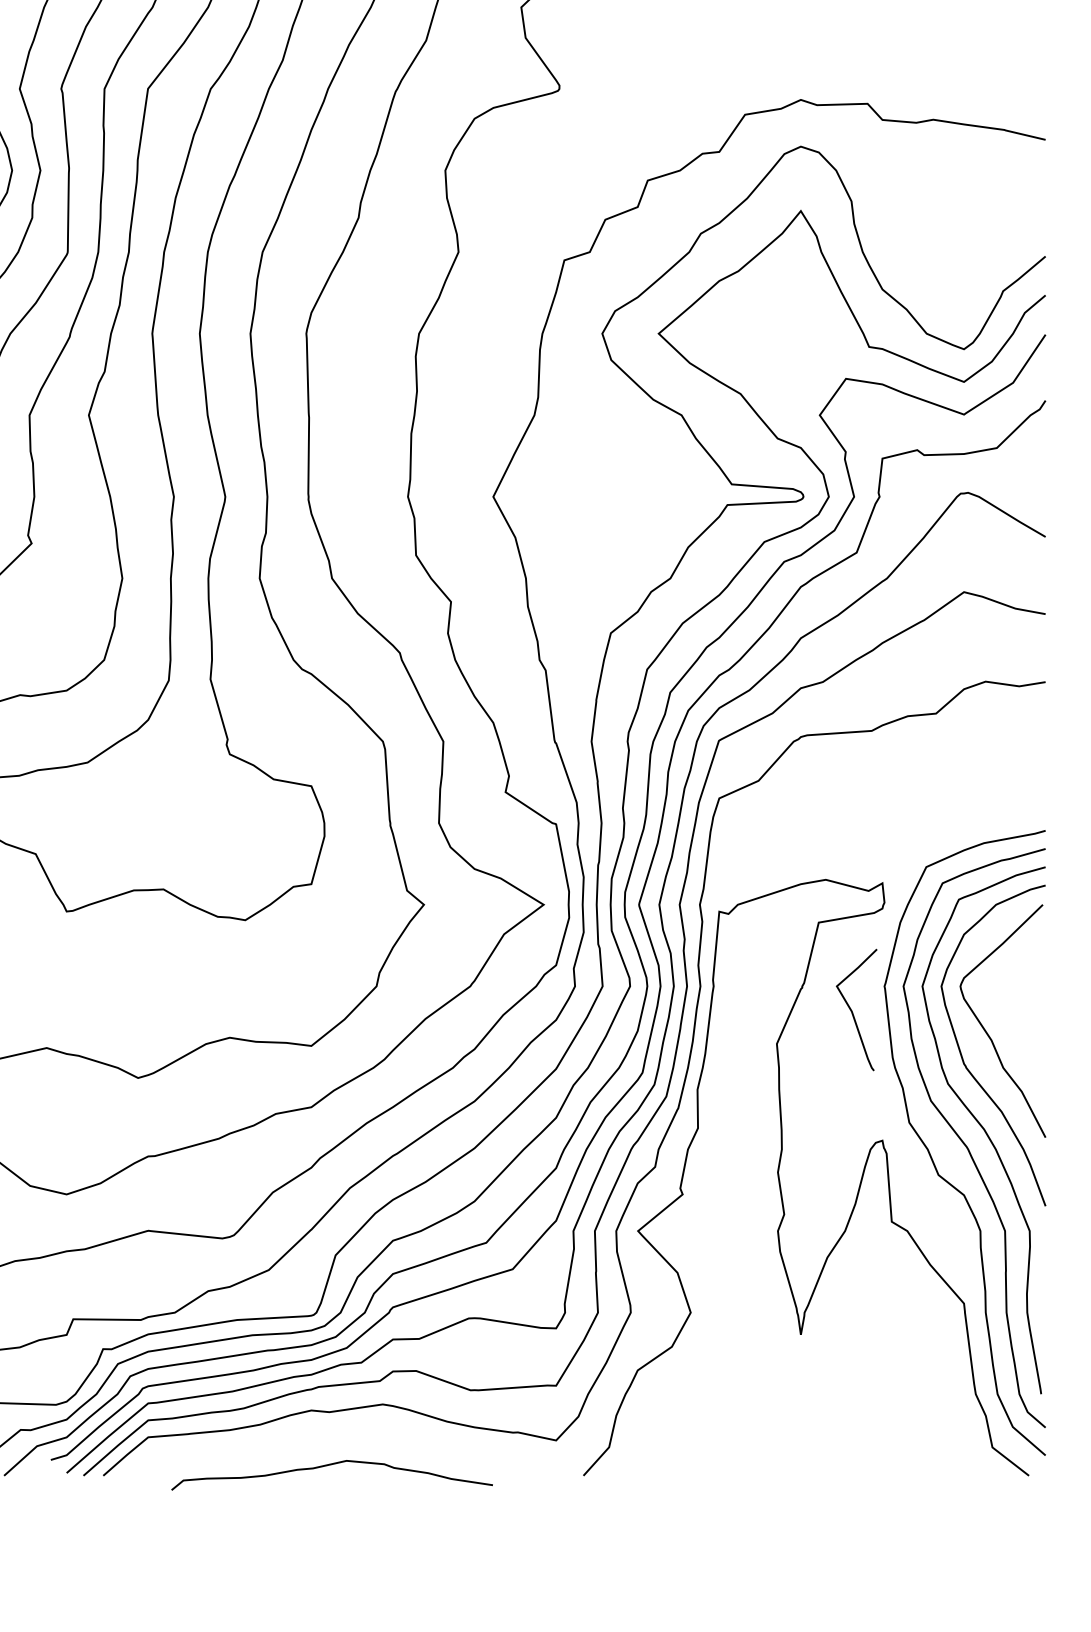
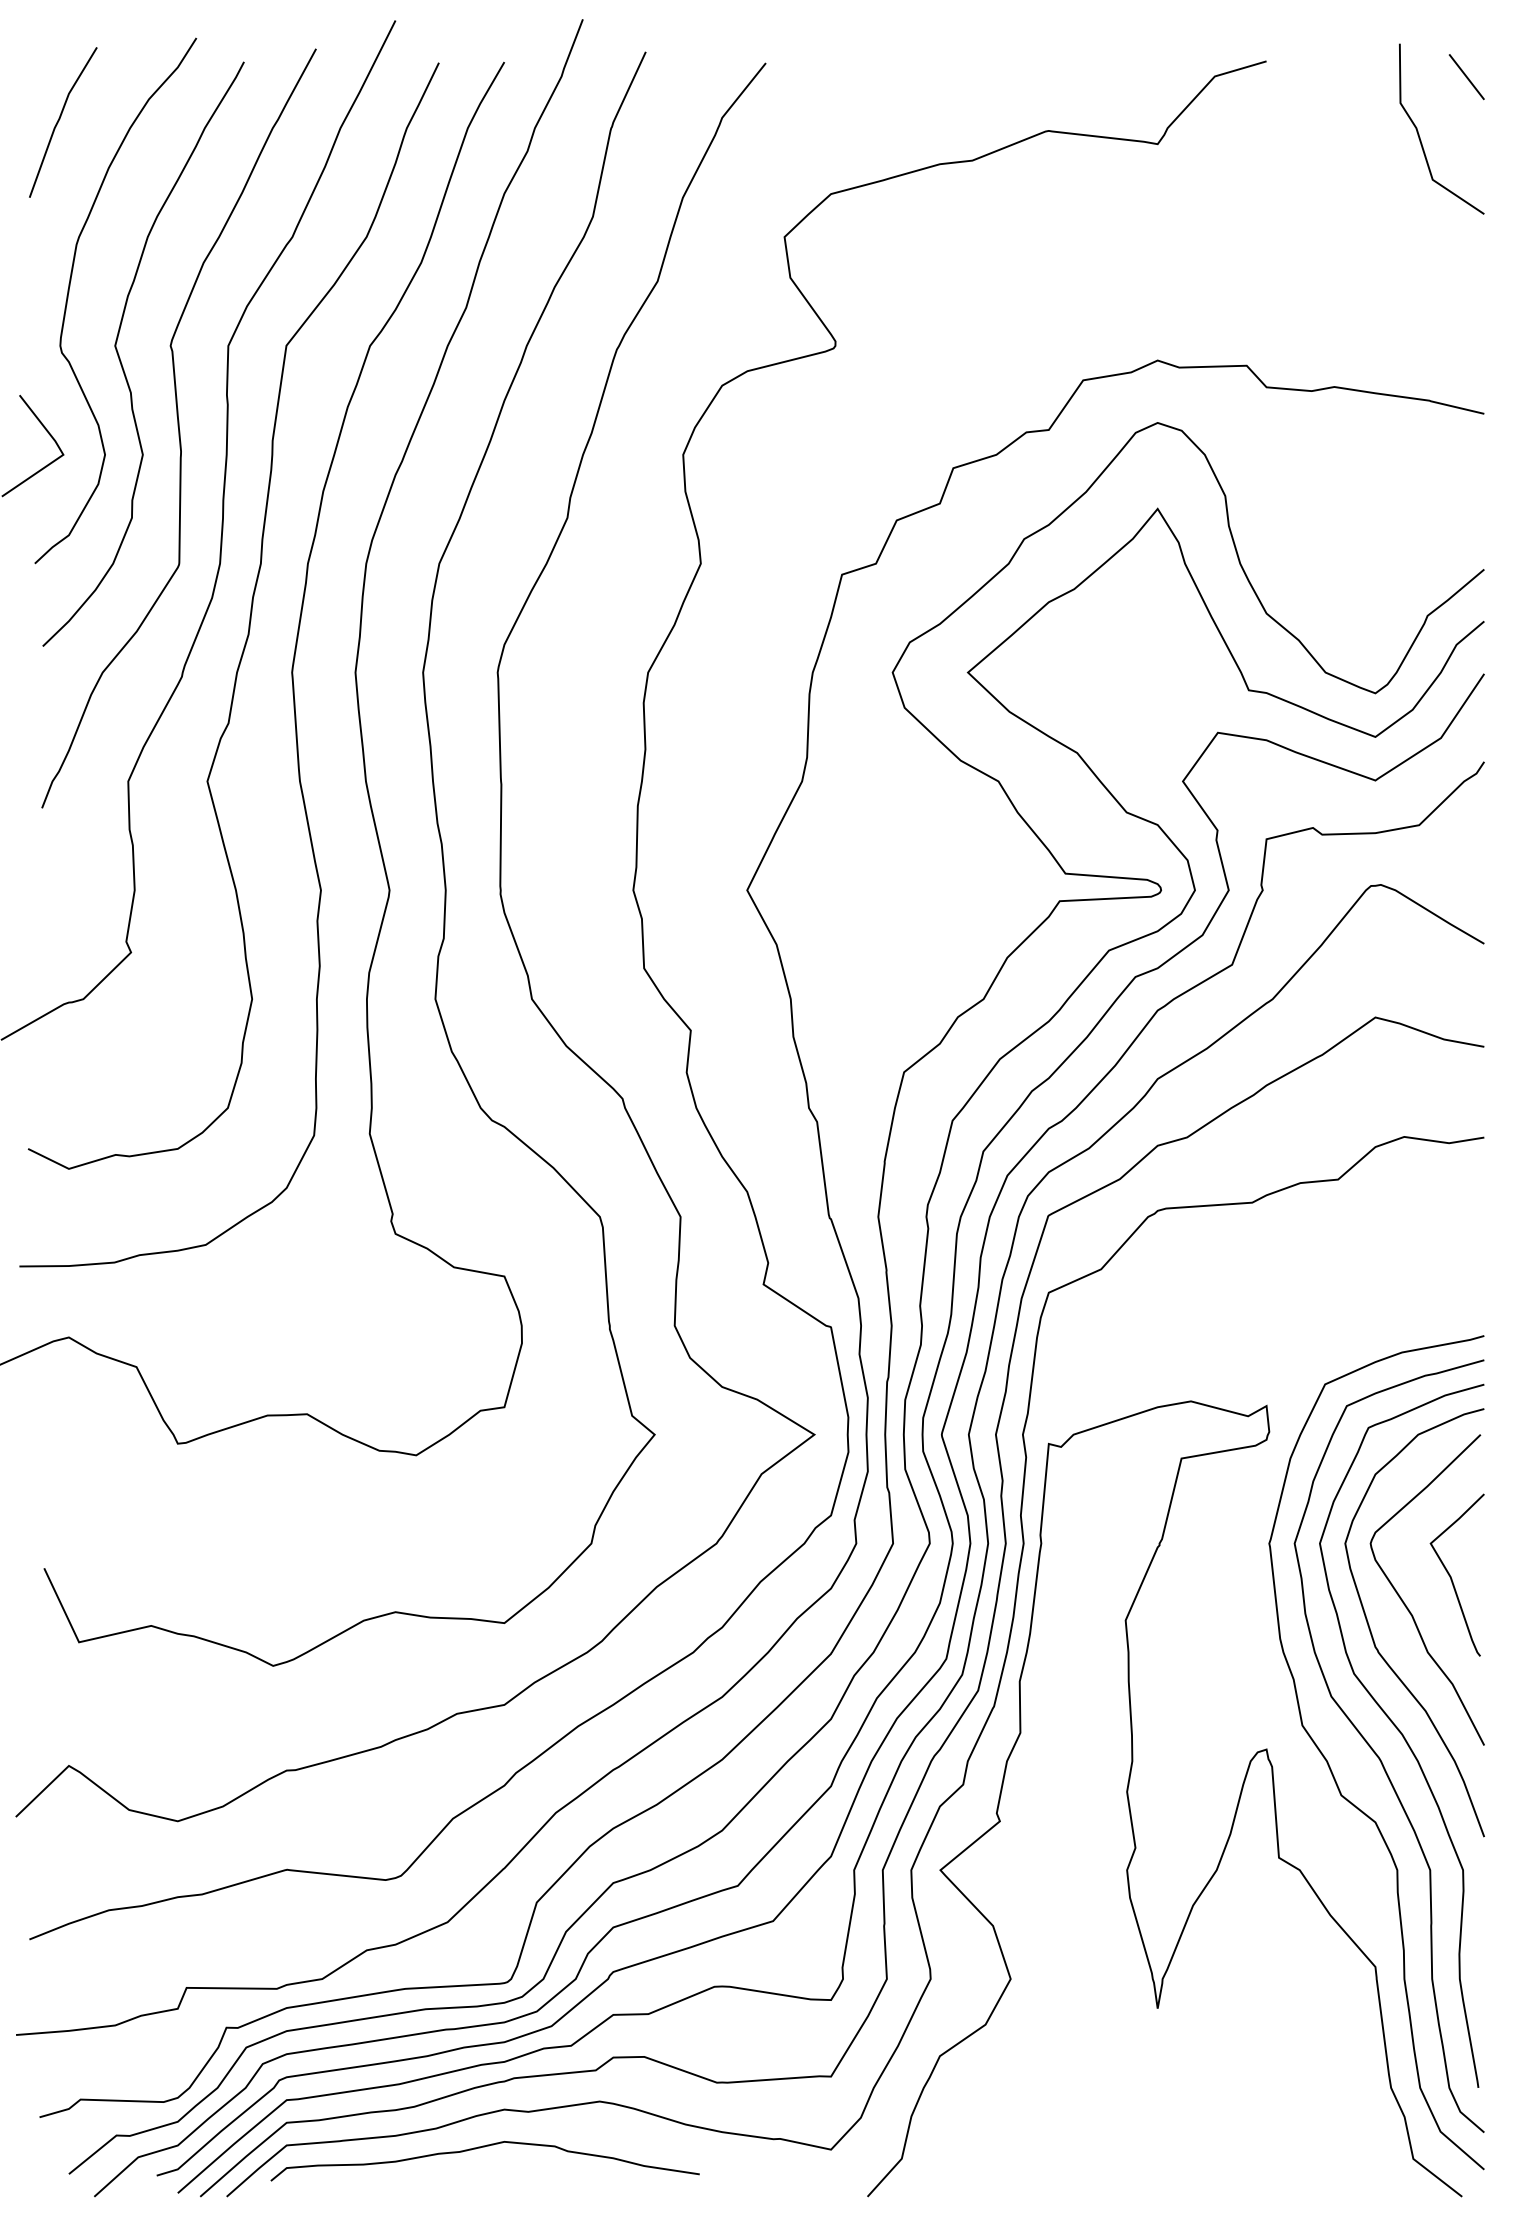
curve: (852, 1011) -> (1451, 1576), moved
curve: (328, 1465) -> (480, 2148), moved

